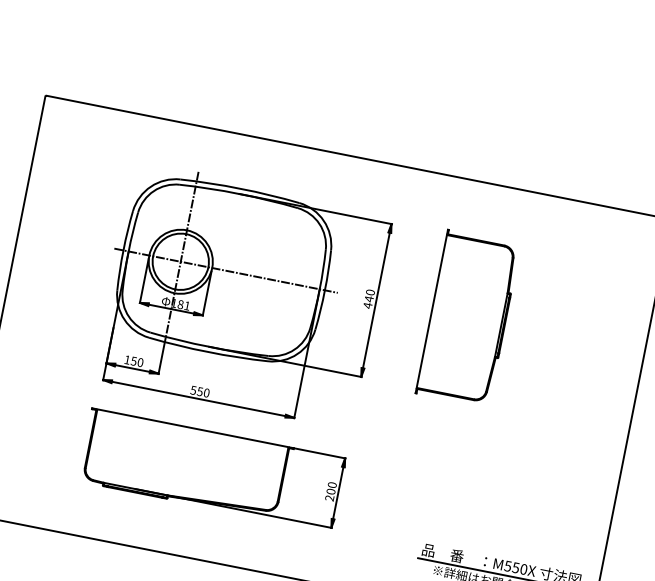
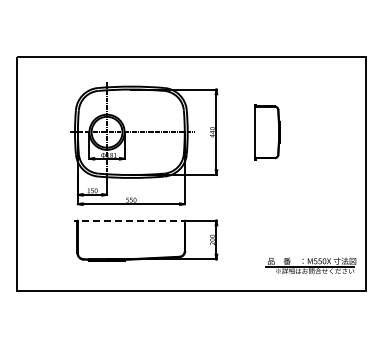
part: (467, 318) -> (267, 132), size x0.6
line: (191, 427) -> (130, 220), solid -> dashed

